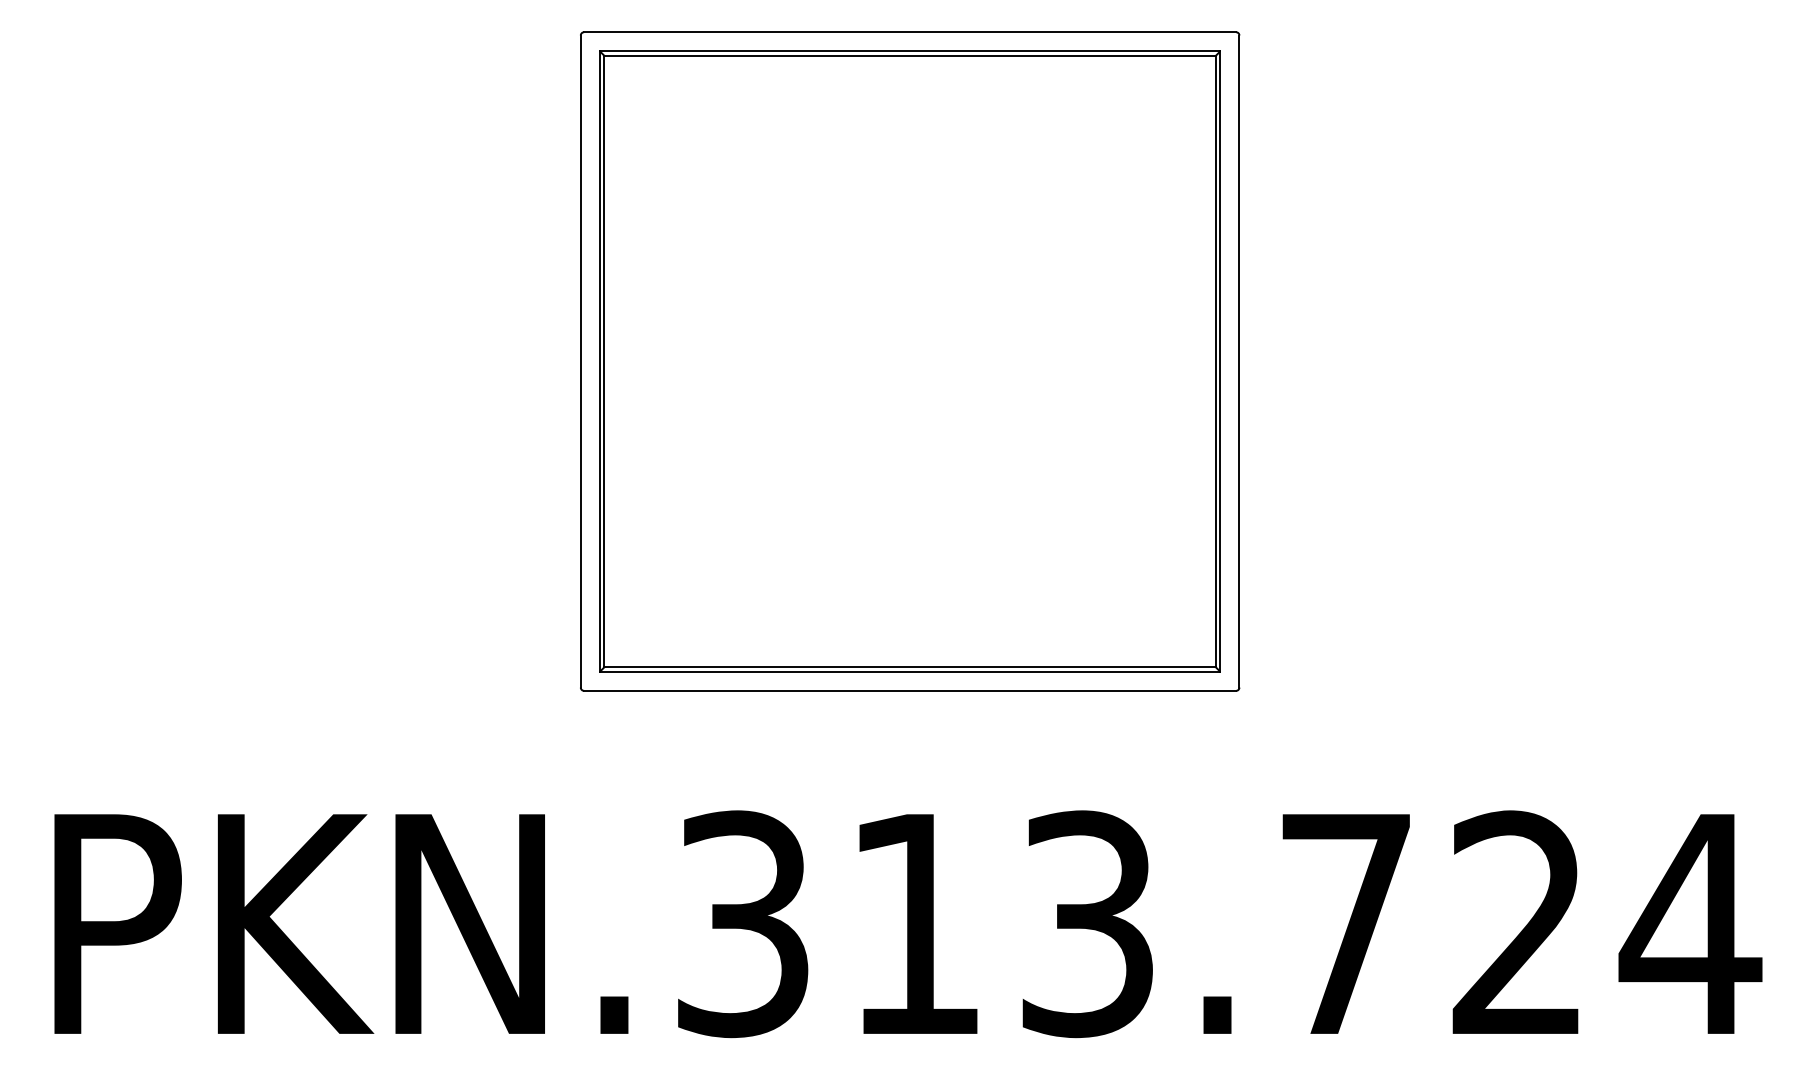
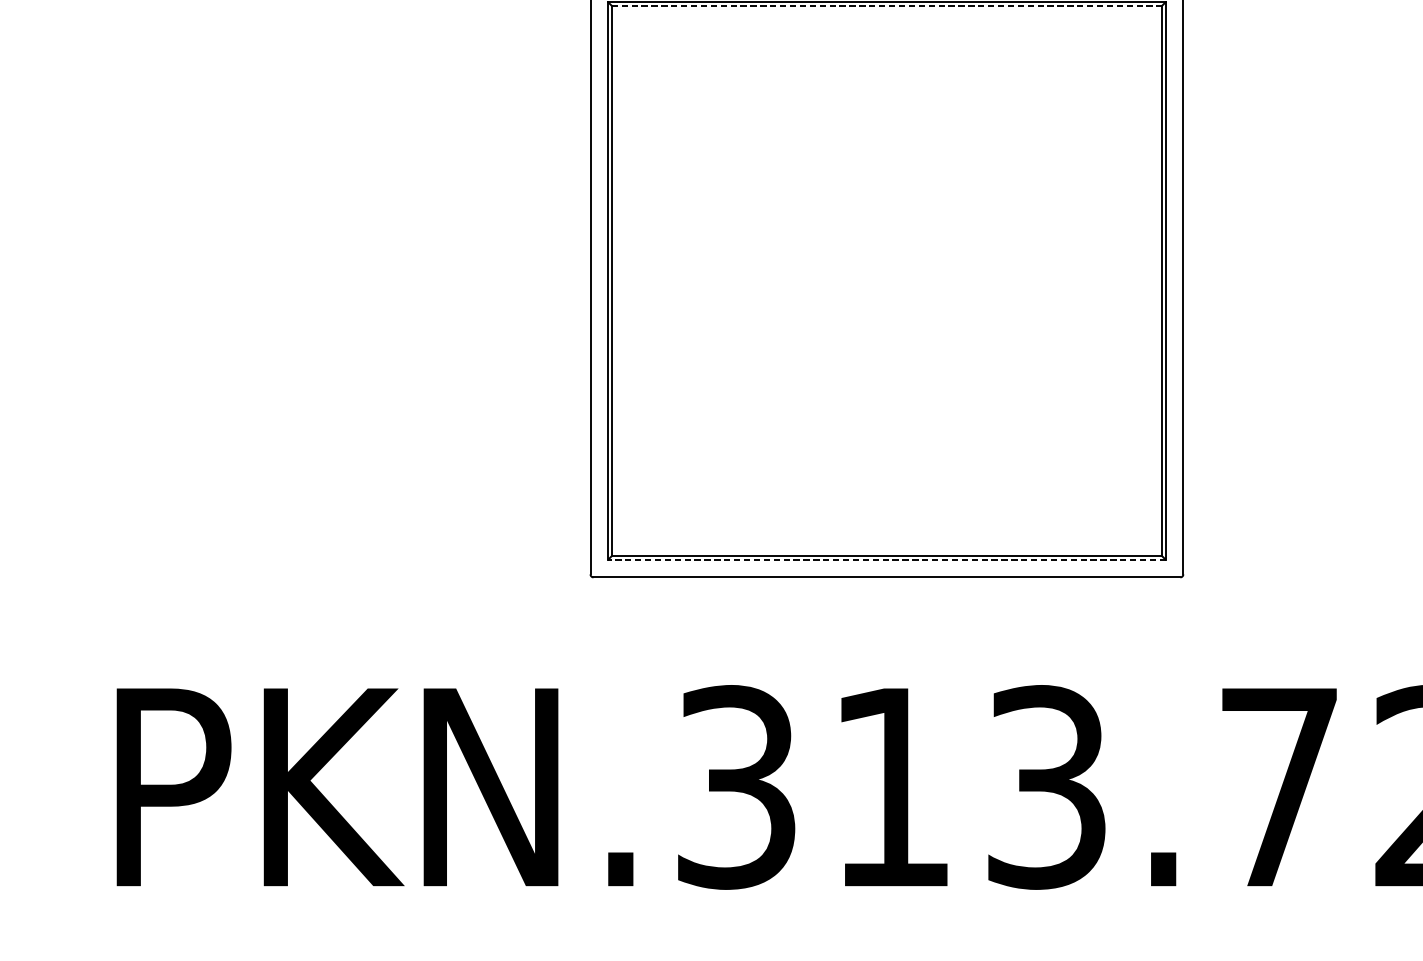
line: (910, 55) -> (887, 5), solid -> dashed
line: (909, 671) -> (886, 559), solid -> dashed

